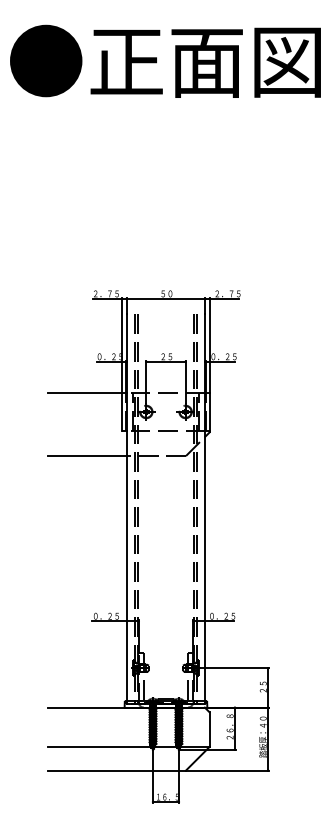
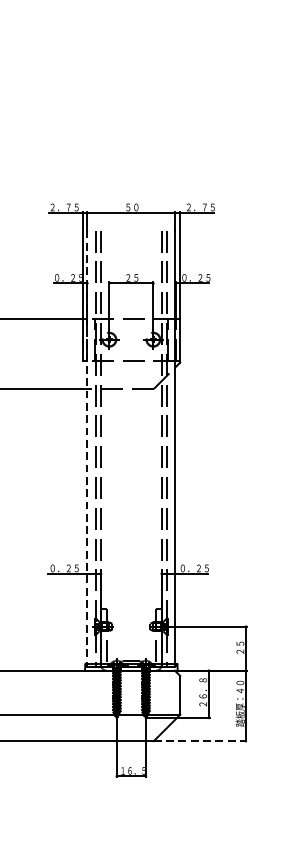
line: (126, 508) -> (87, 447), solid -> dashed
line: (228, 770) -> (201, 741), solid -> dashed

